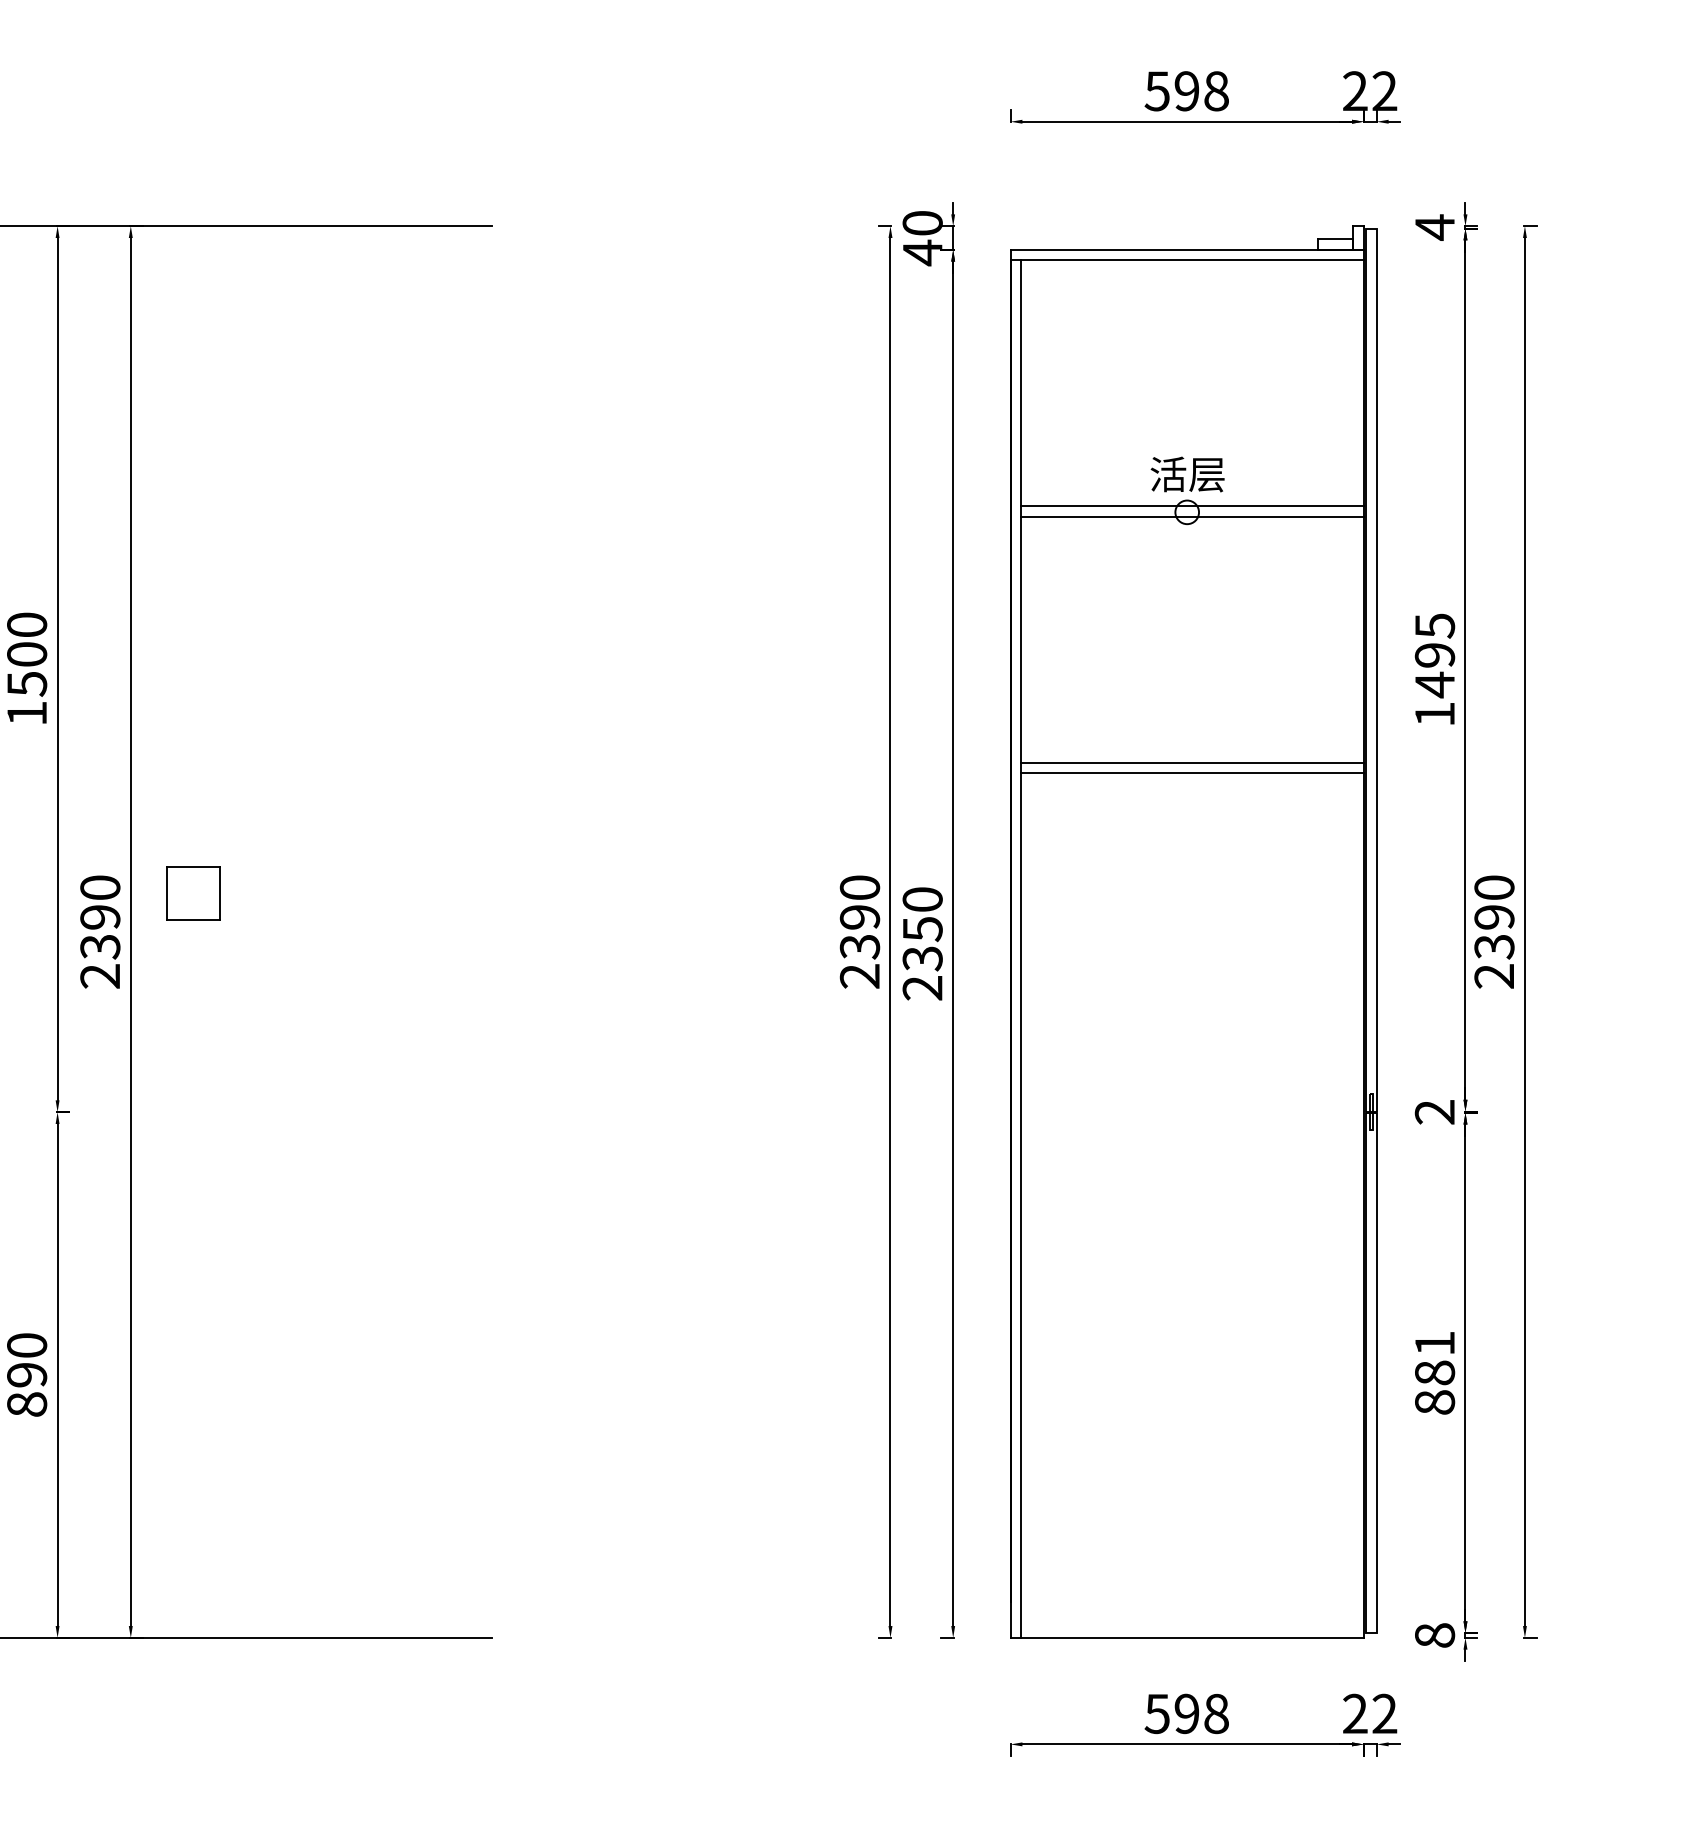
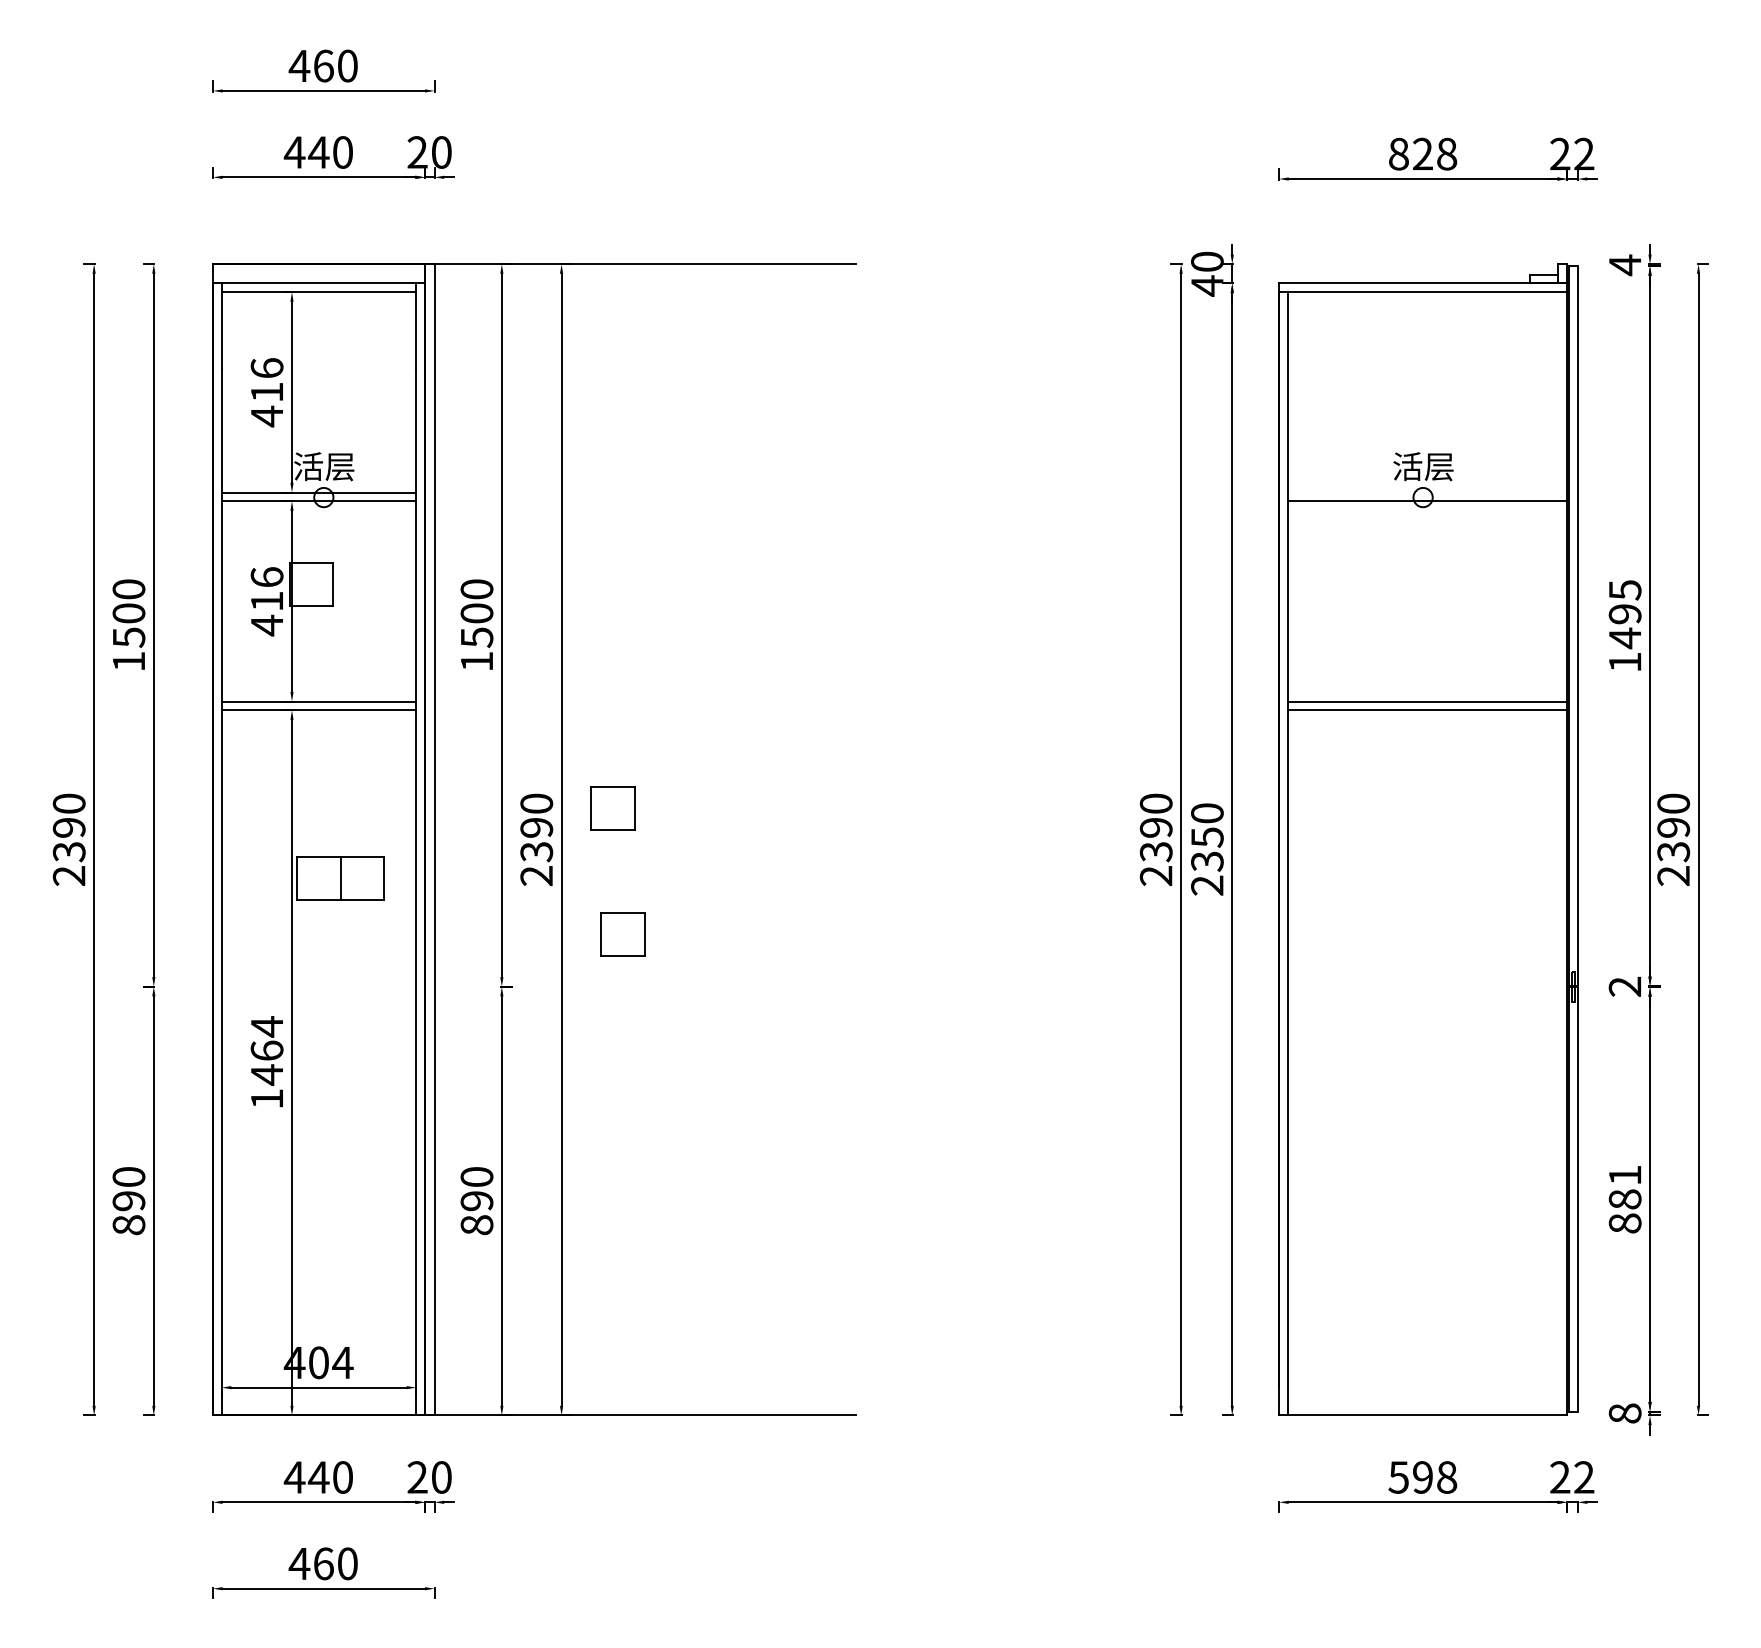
text: (1171, 90) -> (1410, 153), 598 -> 828
line: (1192, 506) -> (1427, 492), removed
part: (205, 1048) -> (622, 934), added

